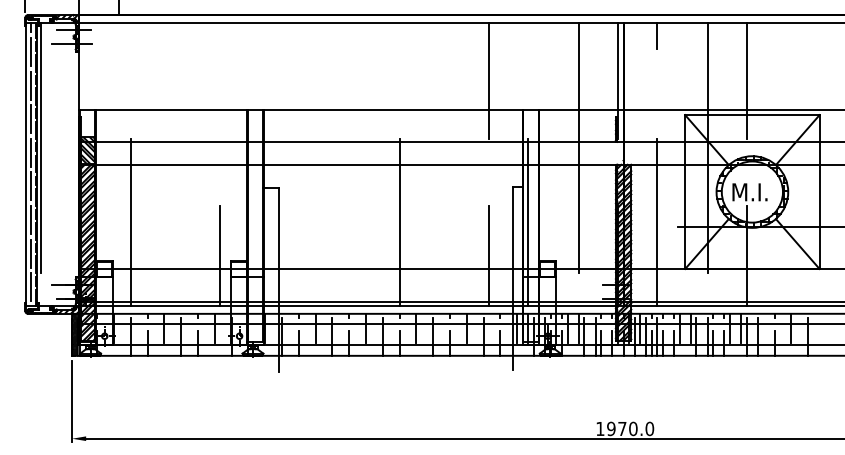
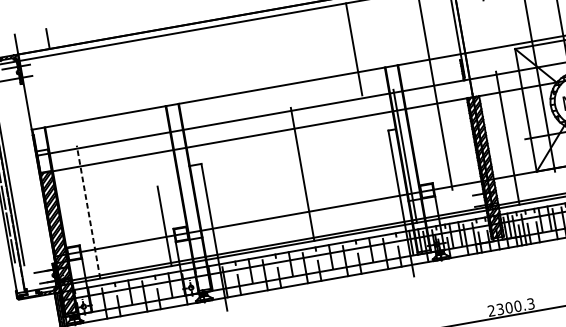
hatch: (87, 150) -> (43, 161), removed
line: (130, 221) -> (88, 211), solid -> dashed
line: (489, 255) -> (378, 188), removed
line: (30, 287) -> (17, 278), removed
text: (625, 428) -> (511, 307), 1970.0 -> 2300.3

